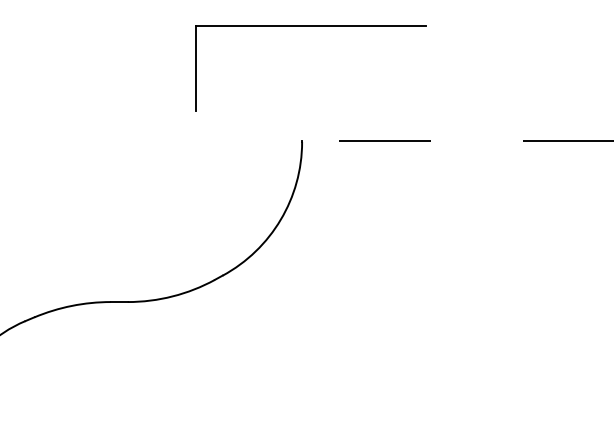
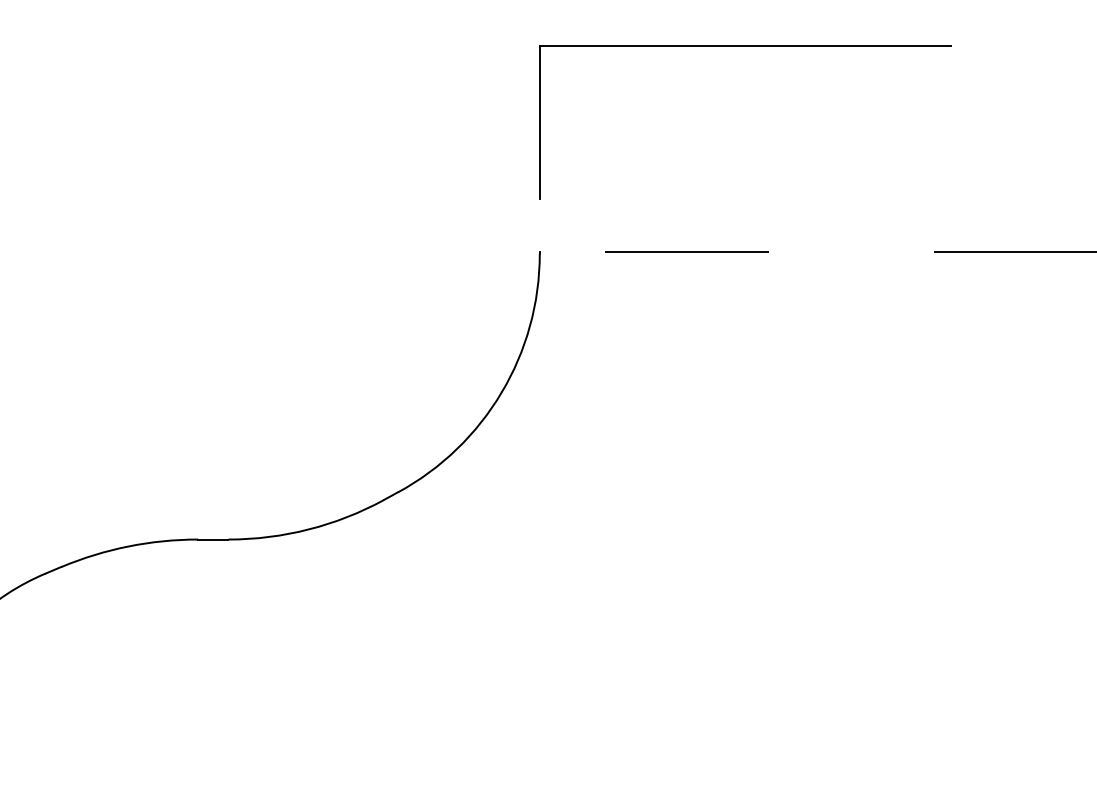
part: (310, 26) -> (744, 47), moved

